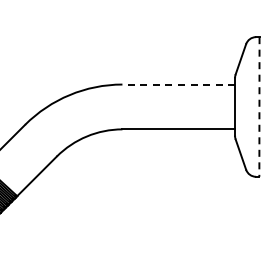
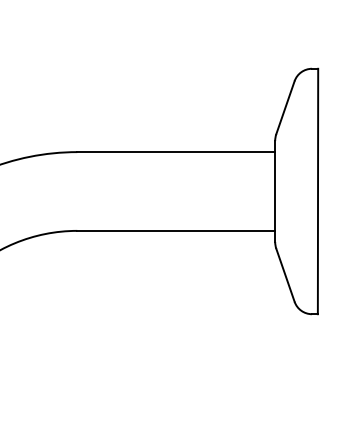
line: (178, 84) -> (175, 152), dashed -> solid
line: (259, 106) -> (318, 190), dashed -> solid

